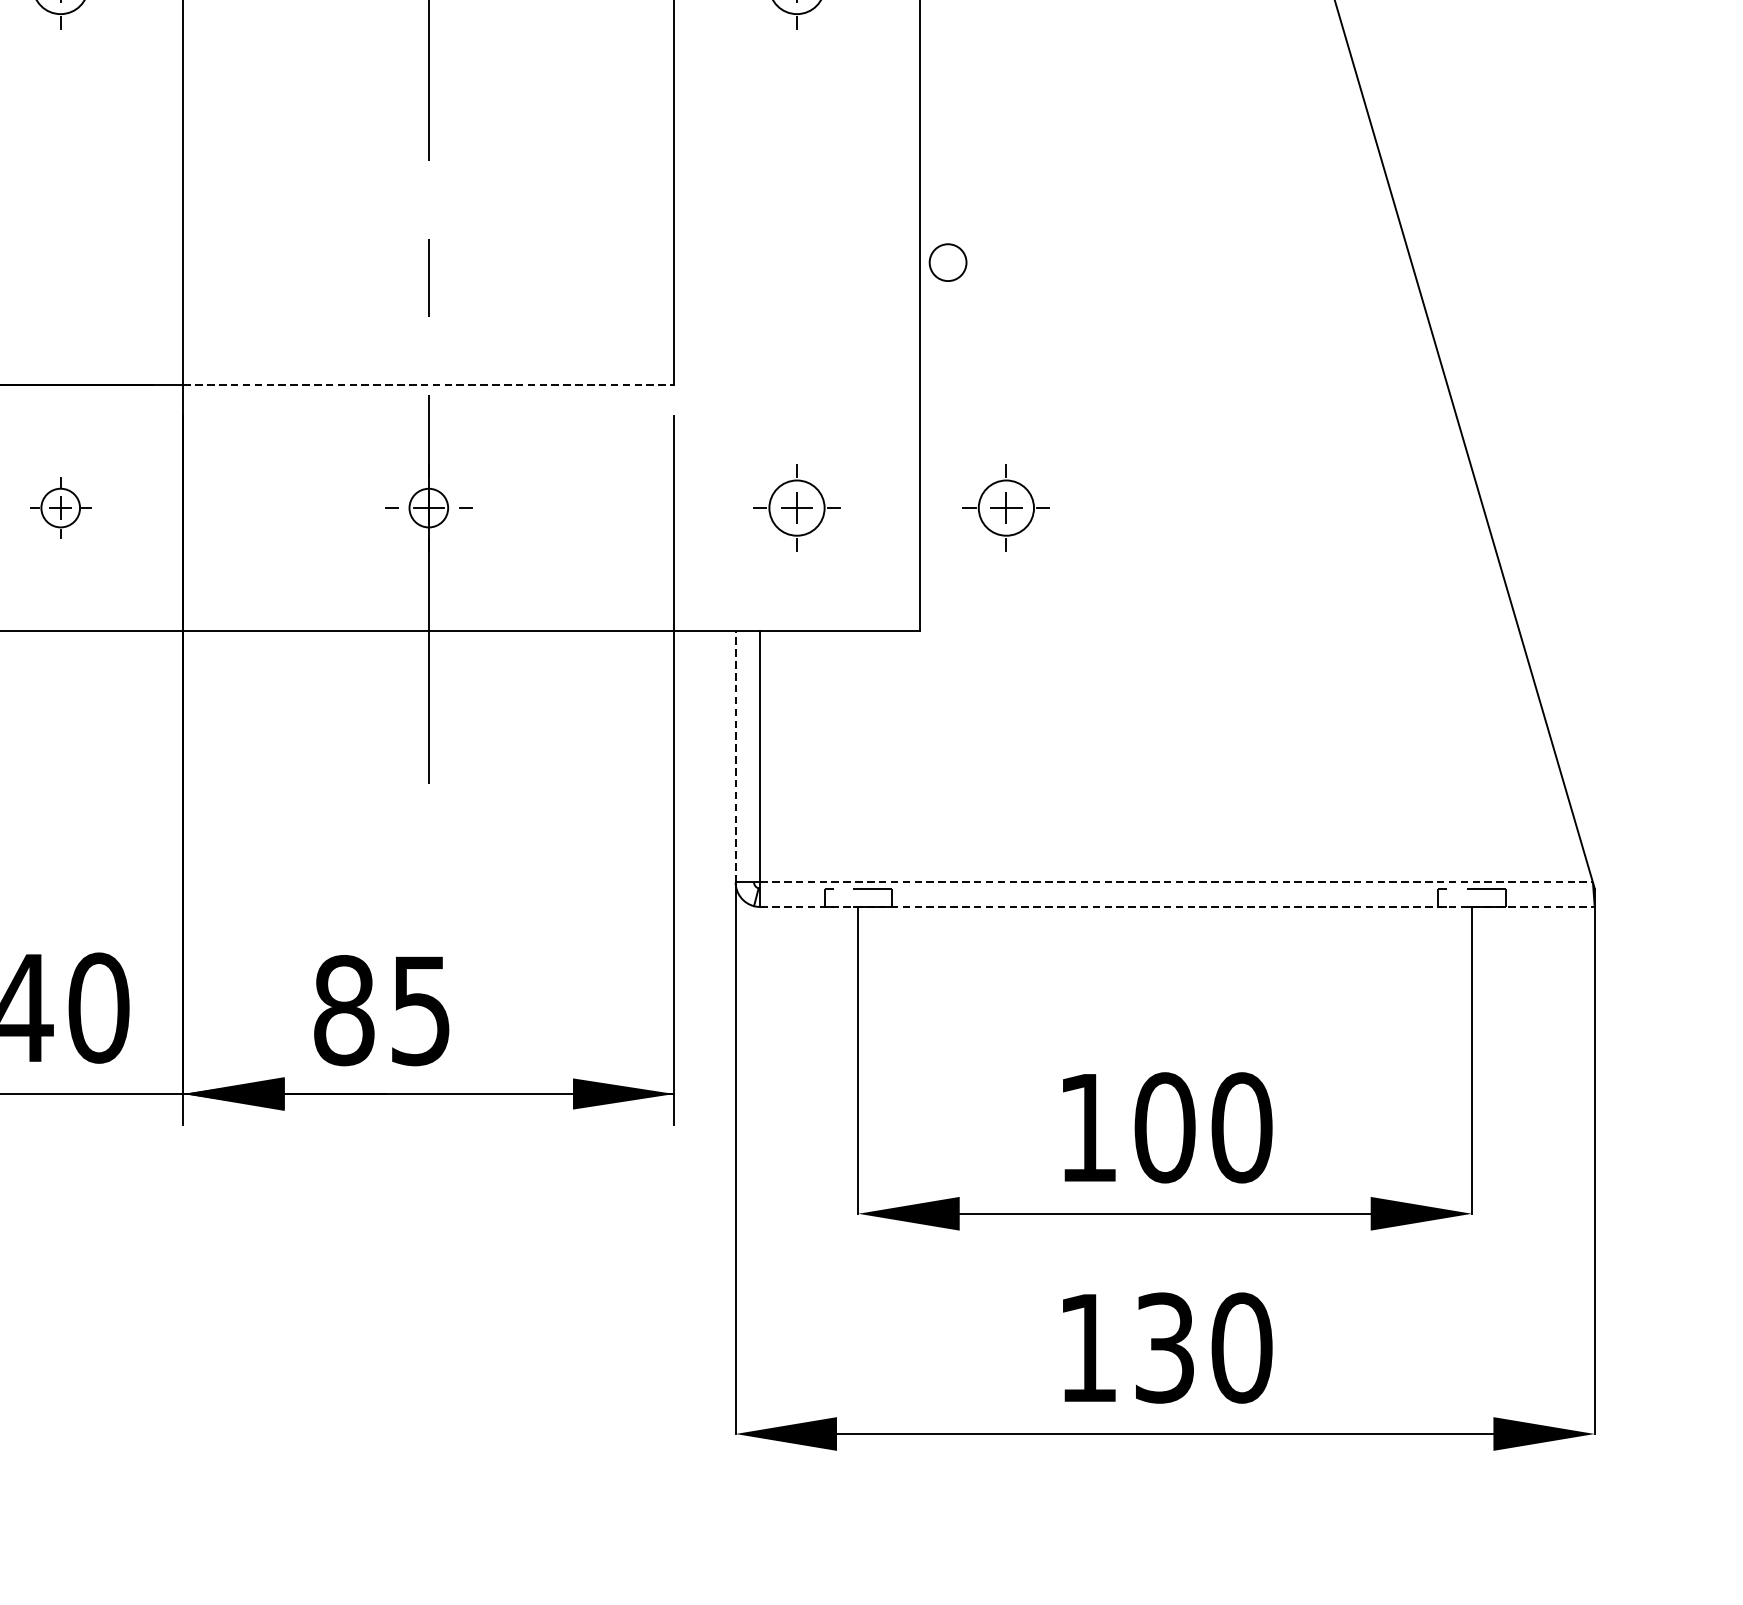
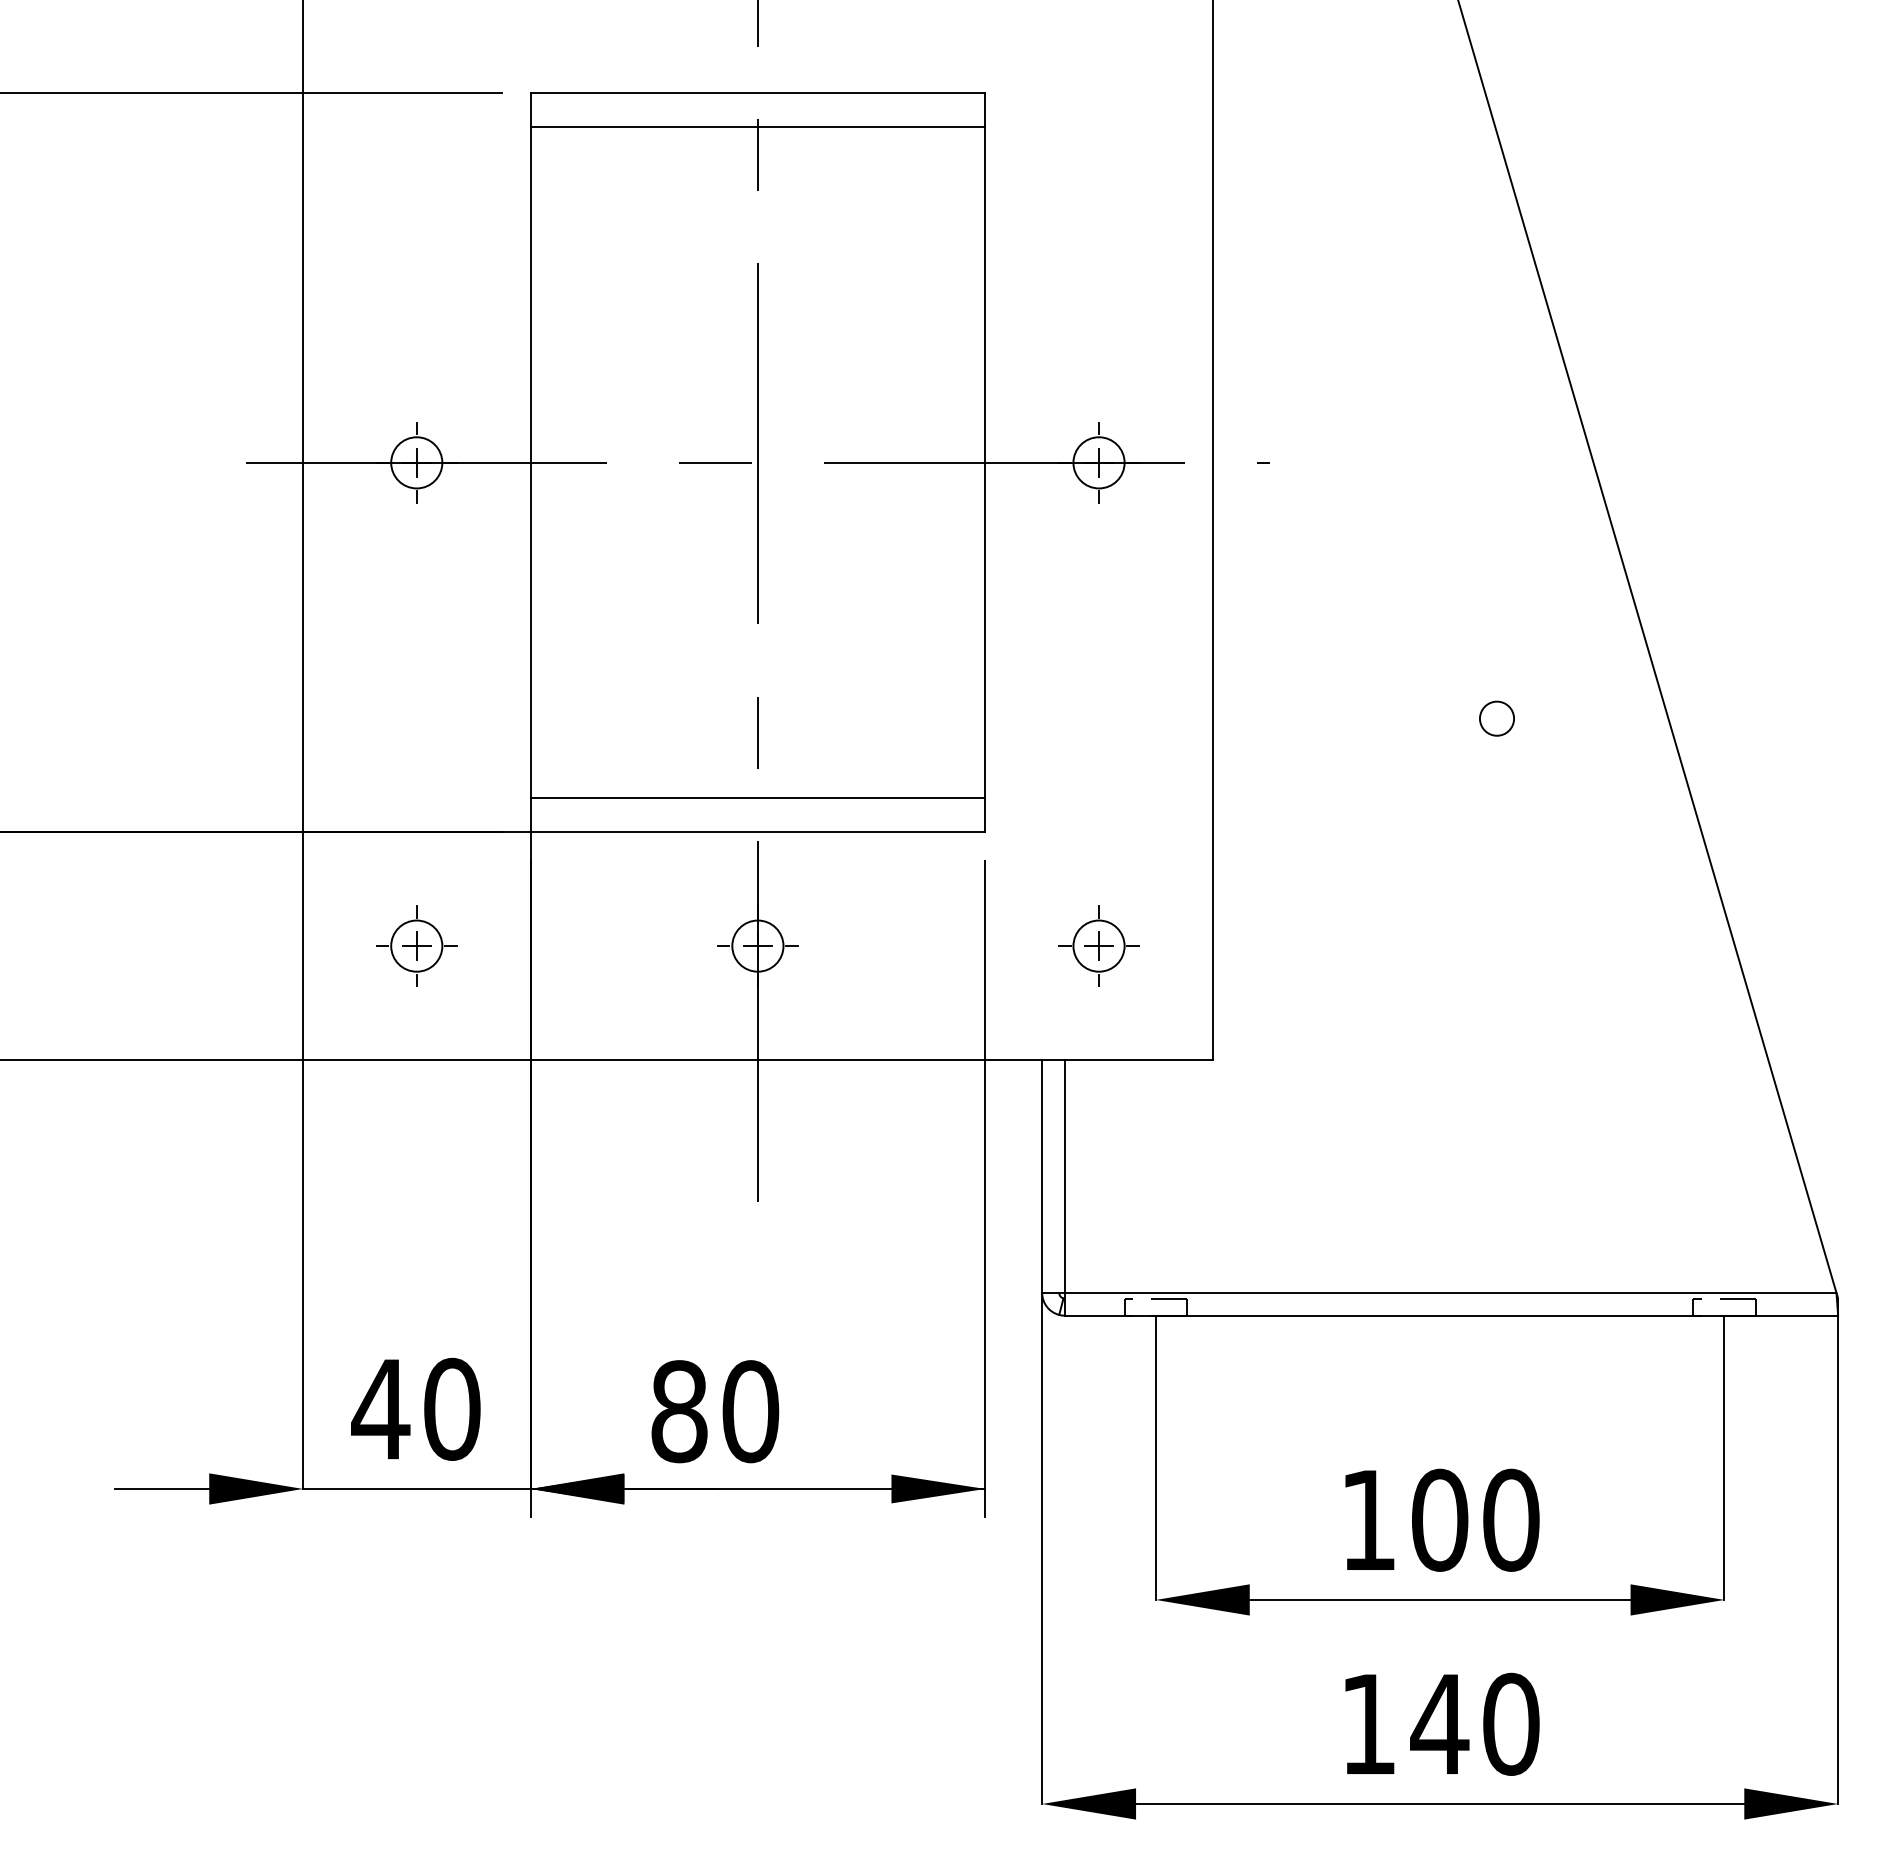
circle: (947, 262) -> (1496, 718), moved
line: (428, 348) -> (757, 798), added
line: (429, 385) -> (758, 832), dashed -> solid
part: (60, 507) -> (416, 945), size x1.43
circle: (428, 507) -> (757, 945), size x1.43
part: (1005, 507) -> (1292, 945), removed
line: (736, 756) -> (1042, 1176), dashed -> solid
line: (1176, 881) -> (1450, 1292), dashed -> solid
line: (1177, 906) -> (1451, 1315), dashed -> solid
text: (420, 1010) -> (750, 1411), 85 -> 80
text: (1164, 1347) -> (1439, 1723), 130 -> 140

